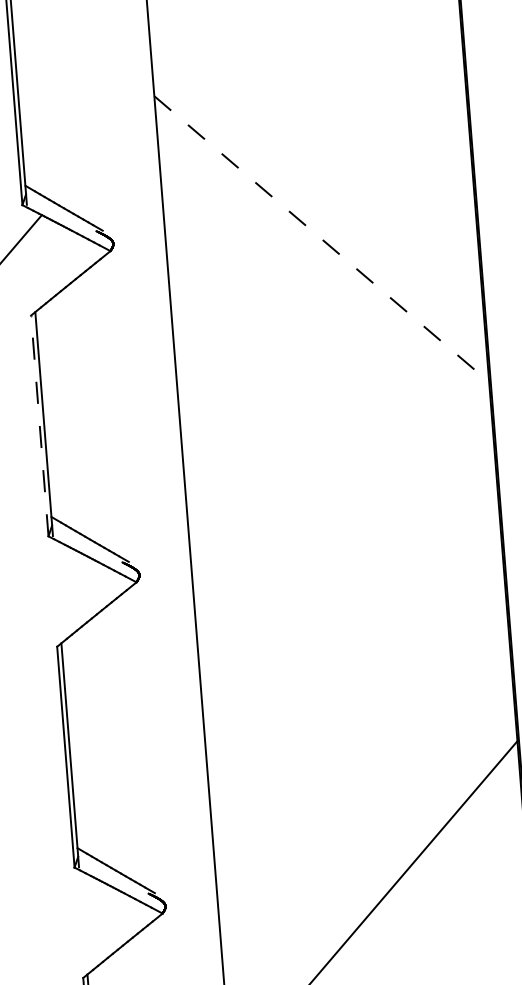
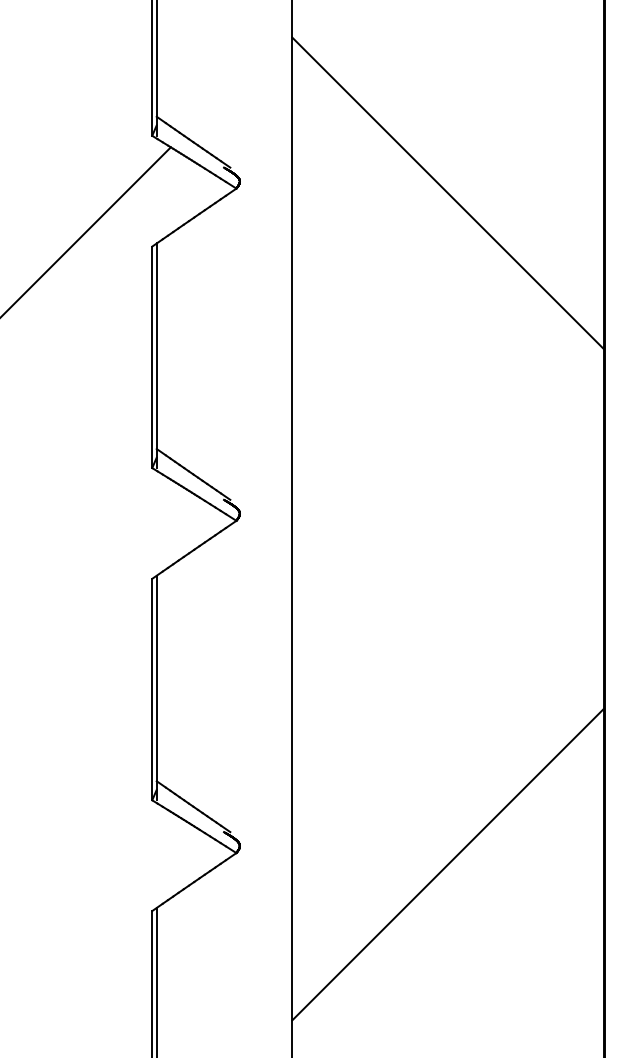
line: (322, 239) -> (448, 193), dashed -> solid
line: (40, 426) -> (152, 357), dashed -> solid

